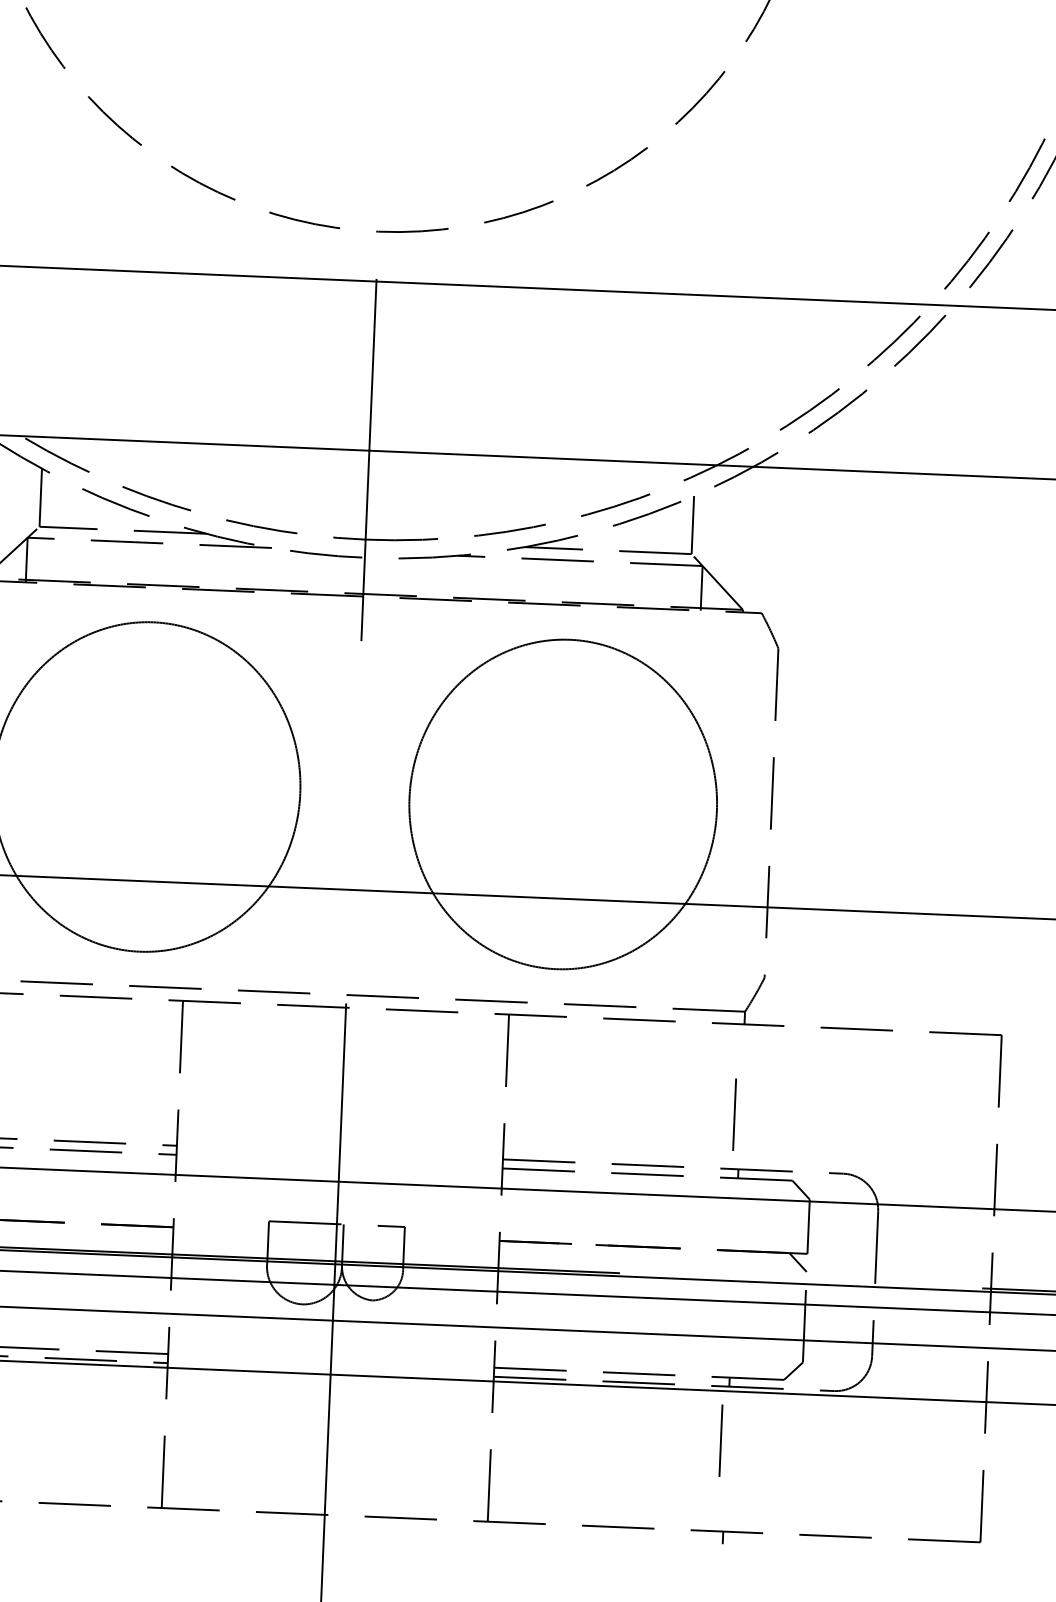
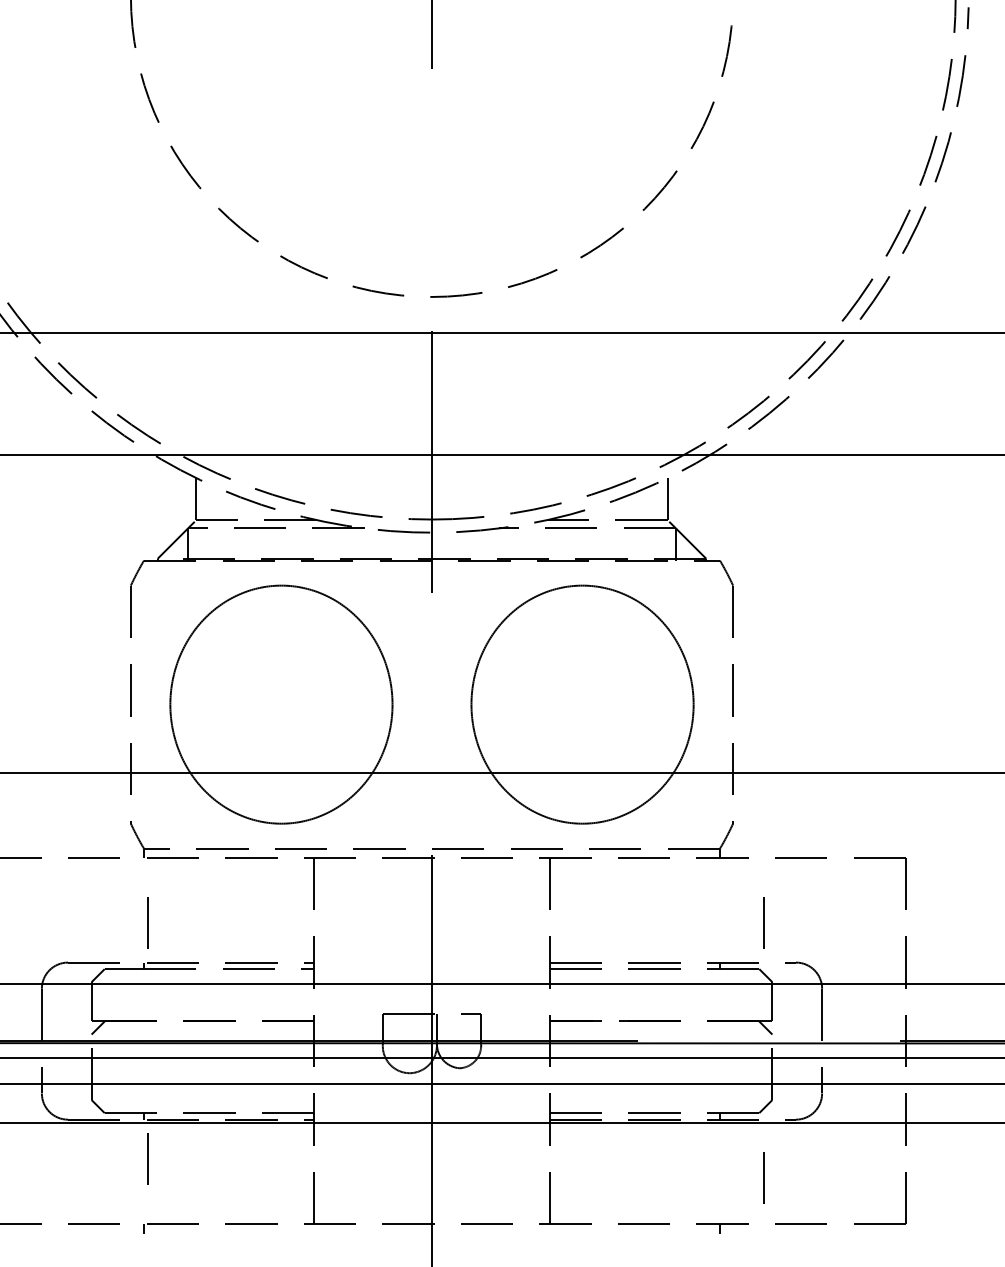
line: (734, 1113) -> (763, 922), moved
line: (720, 1440) -> (763, 1177), moved

